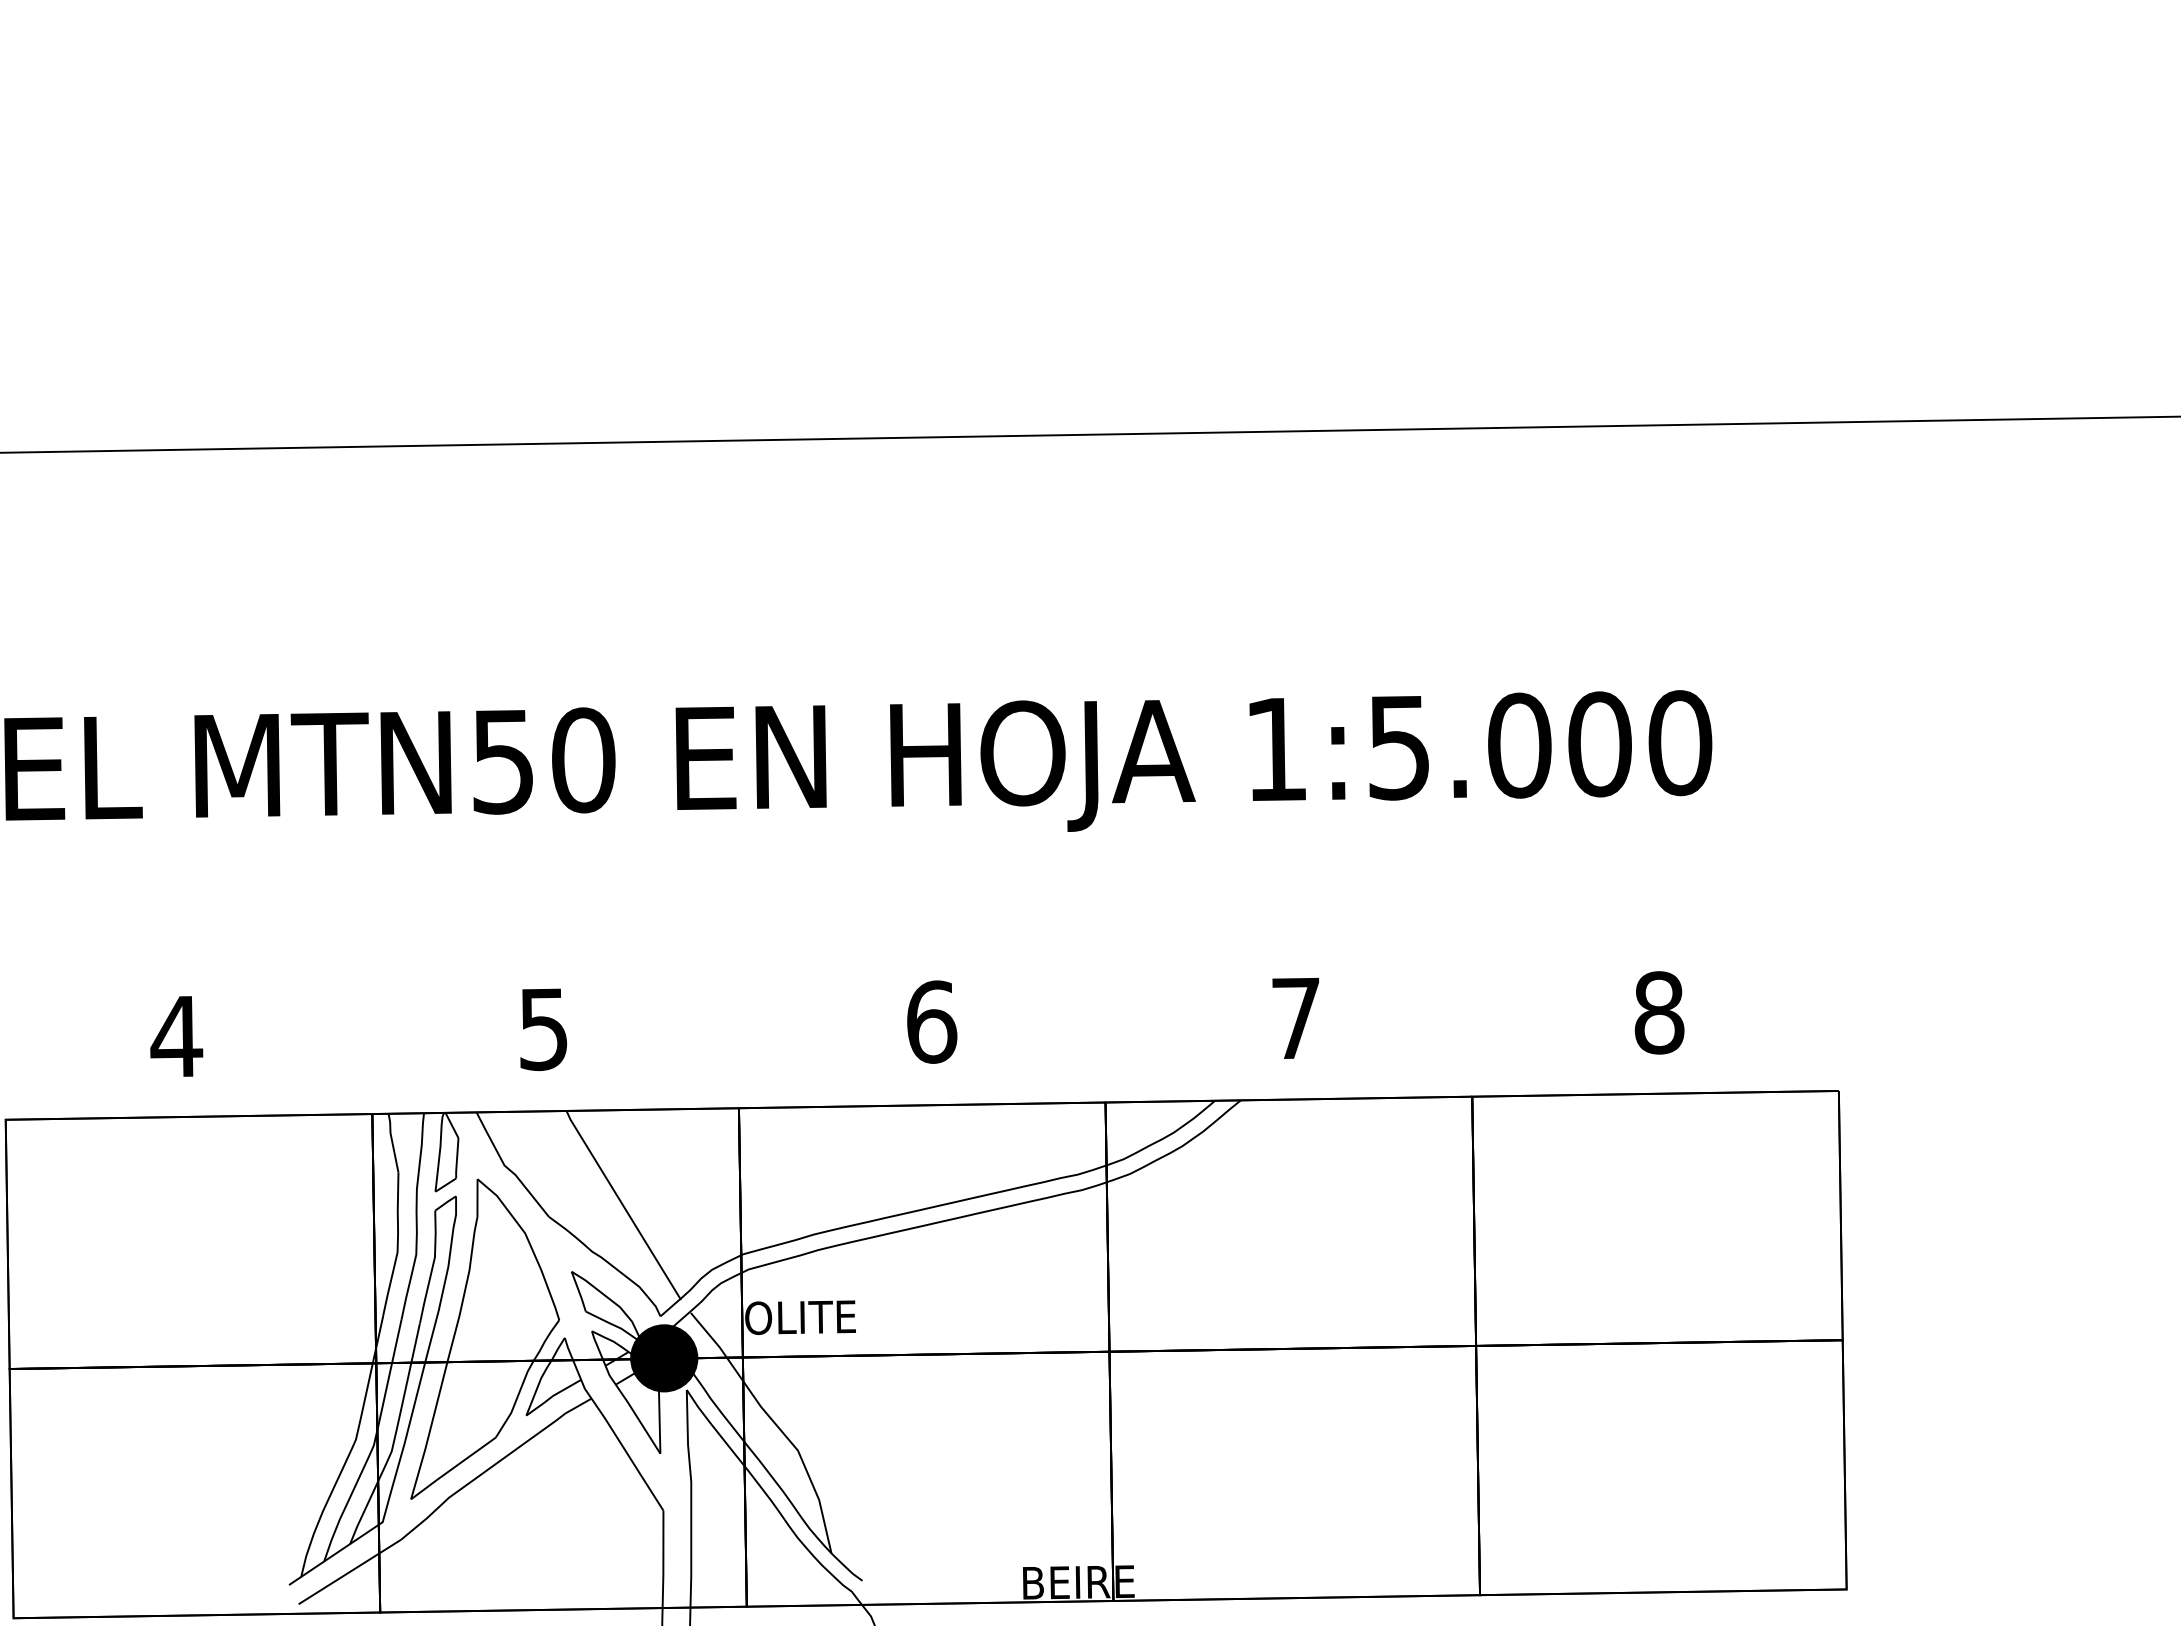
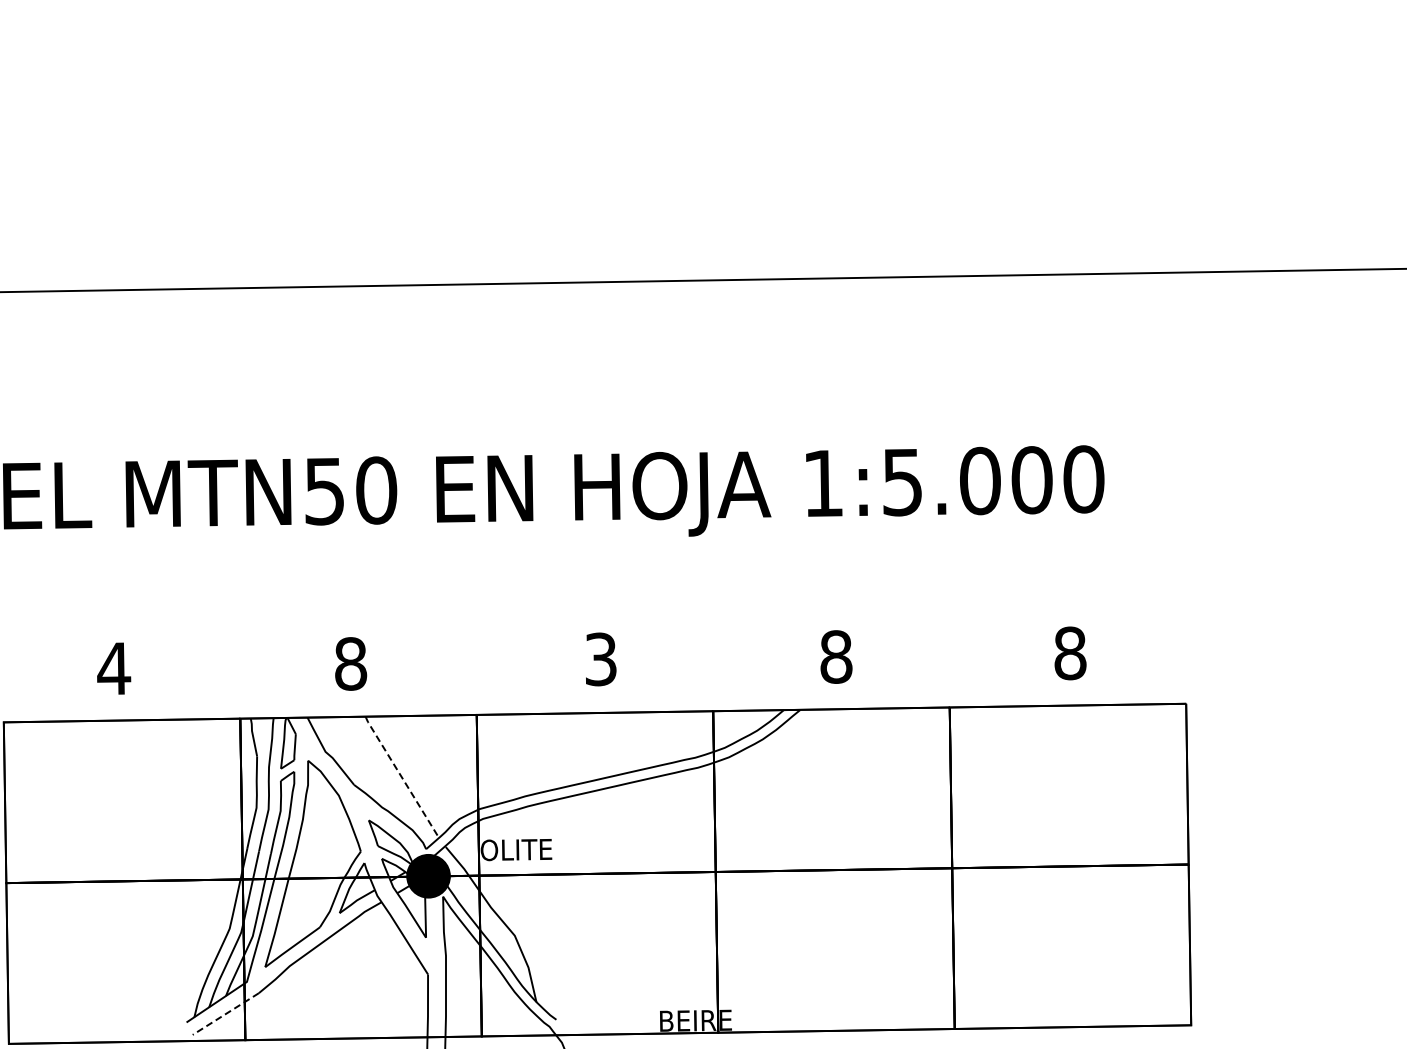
text: (1296, 1017) -> (836, 656), 7 -> 8
text: (932, 1022) -> (601, 659), 6 -> 3
text: (544, 1028) -> (351, 663), 5 -> 8
line: (622, 1205) -> (401, 777), solid -> dashed
line: (349, 1572) -> (225, 1014), solid -> dashed

